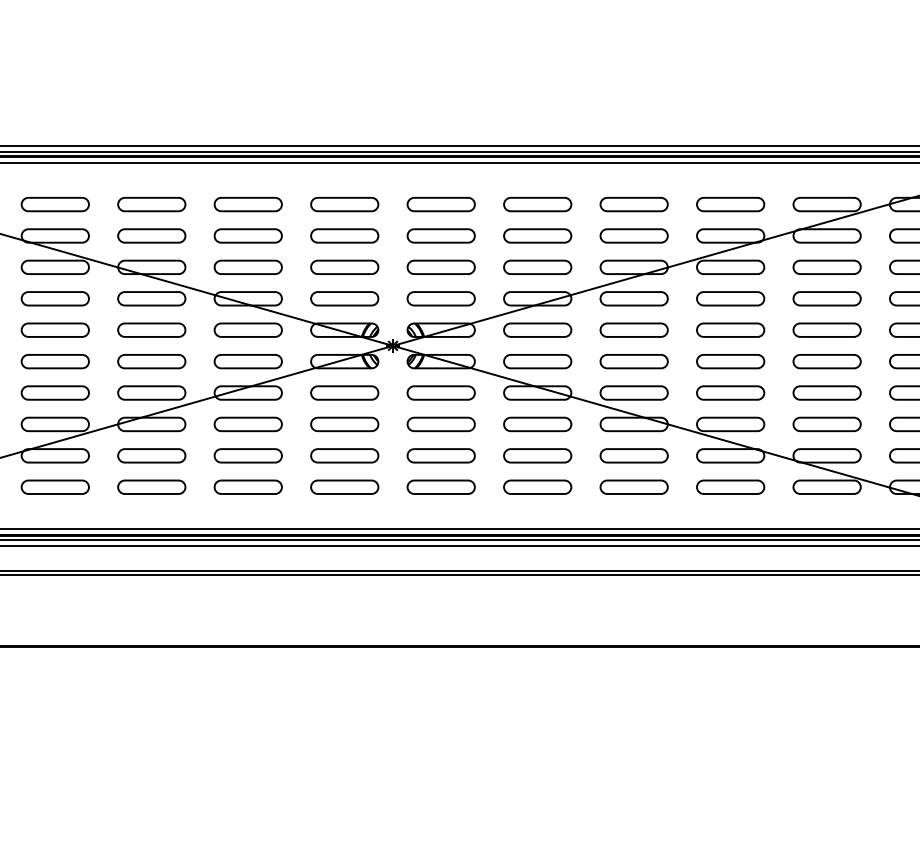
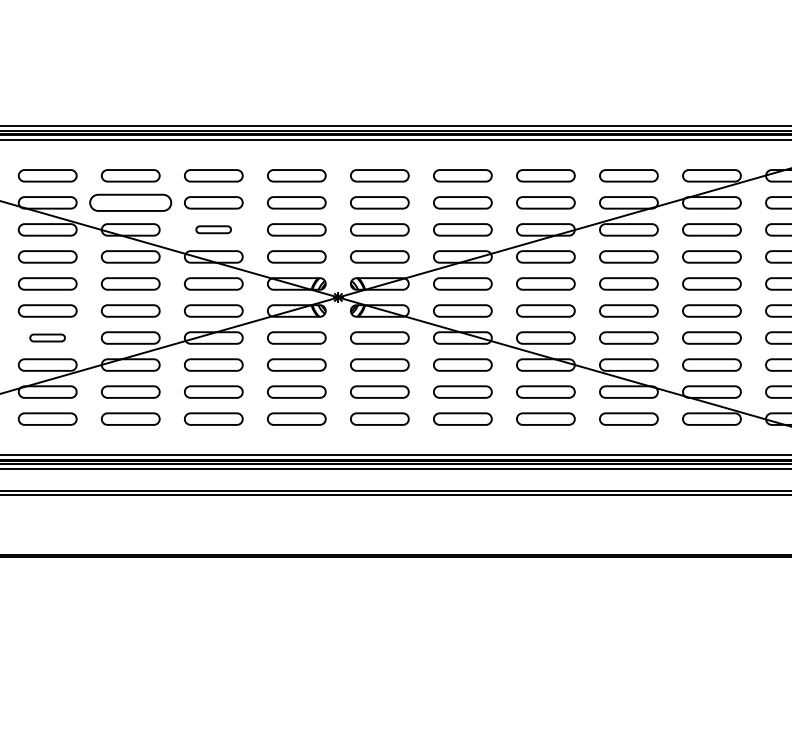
part: (151, 235) -> (130, 202), size x1.4
part: (247, 266) -> (213, 229), size x0.6
part: (54, 392) -> (47, 337), size x0.6

